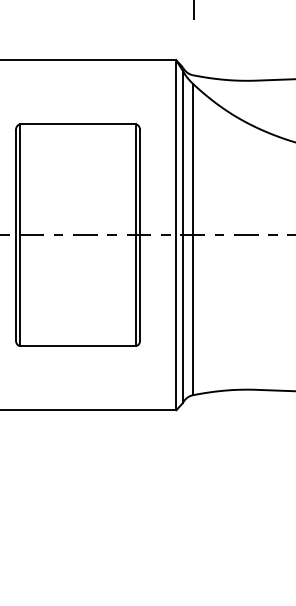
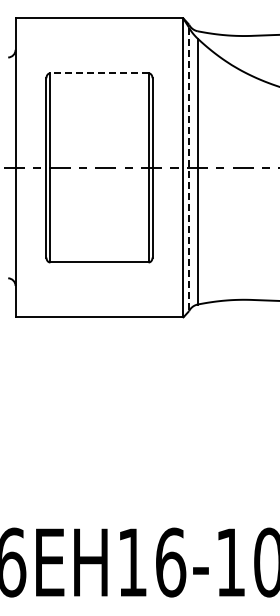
line: (76, 124) -> (98, 73), solid -> dashed
line: (183, 237) -> (189, 169), solid -> dashed

